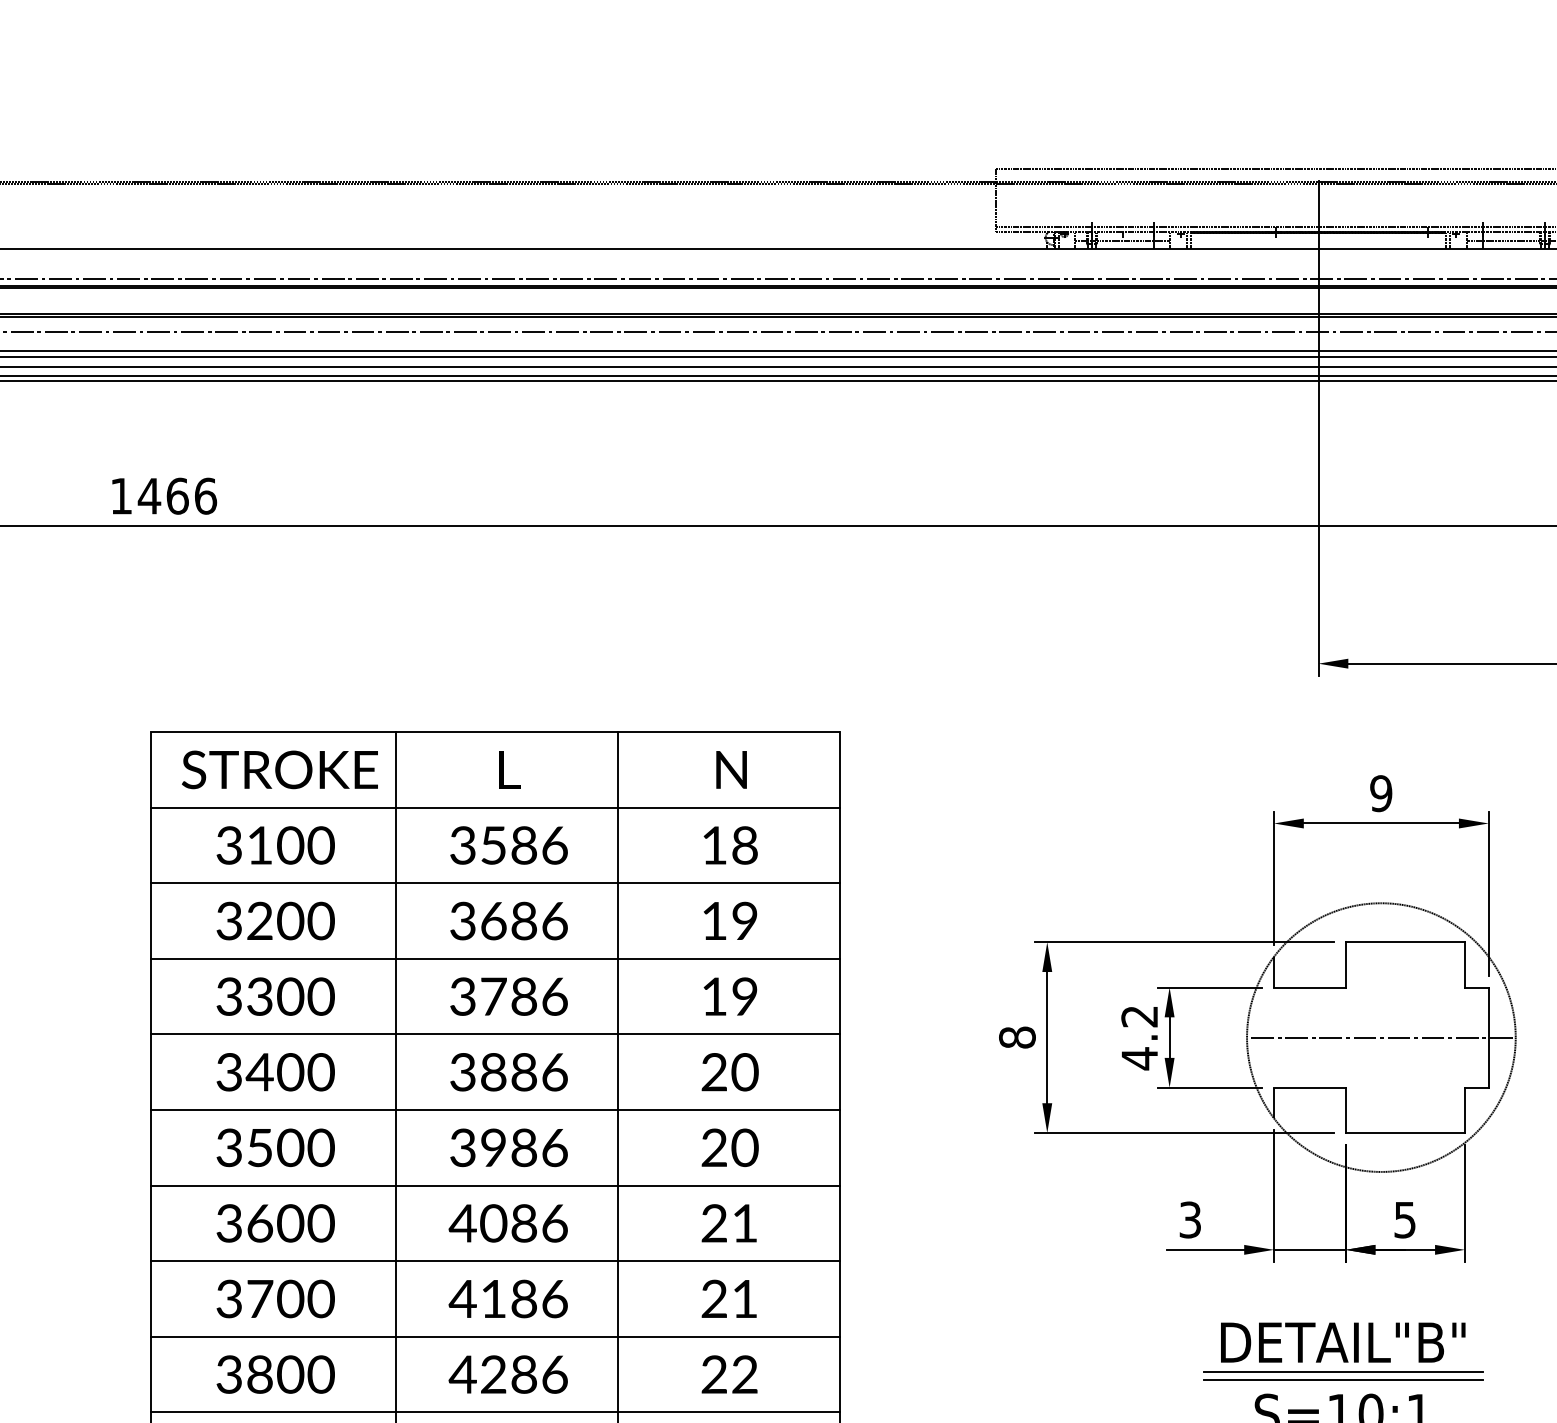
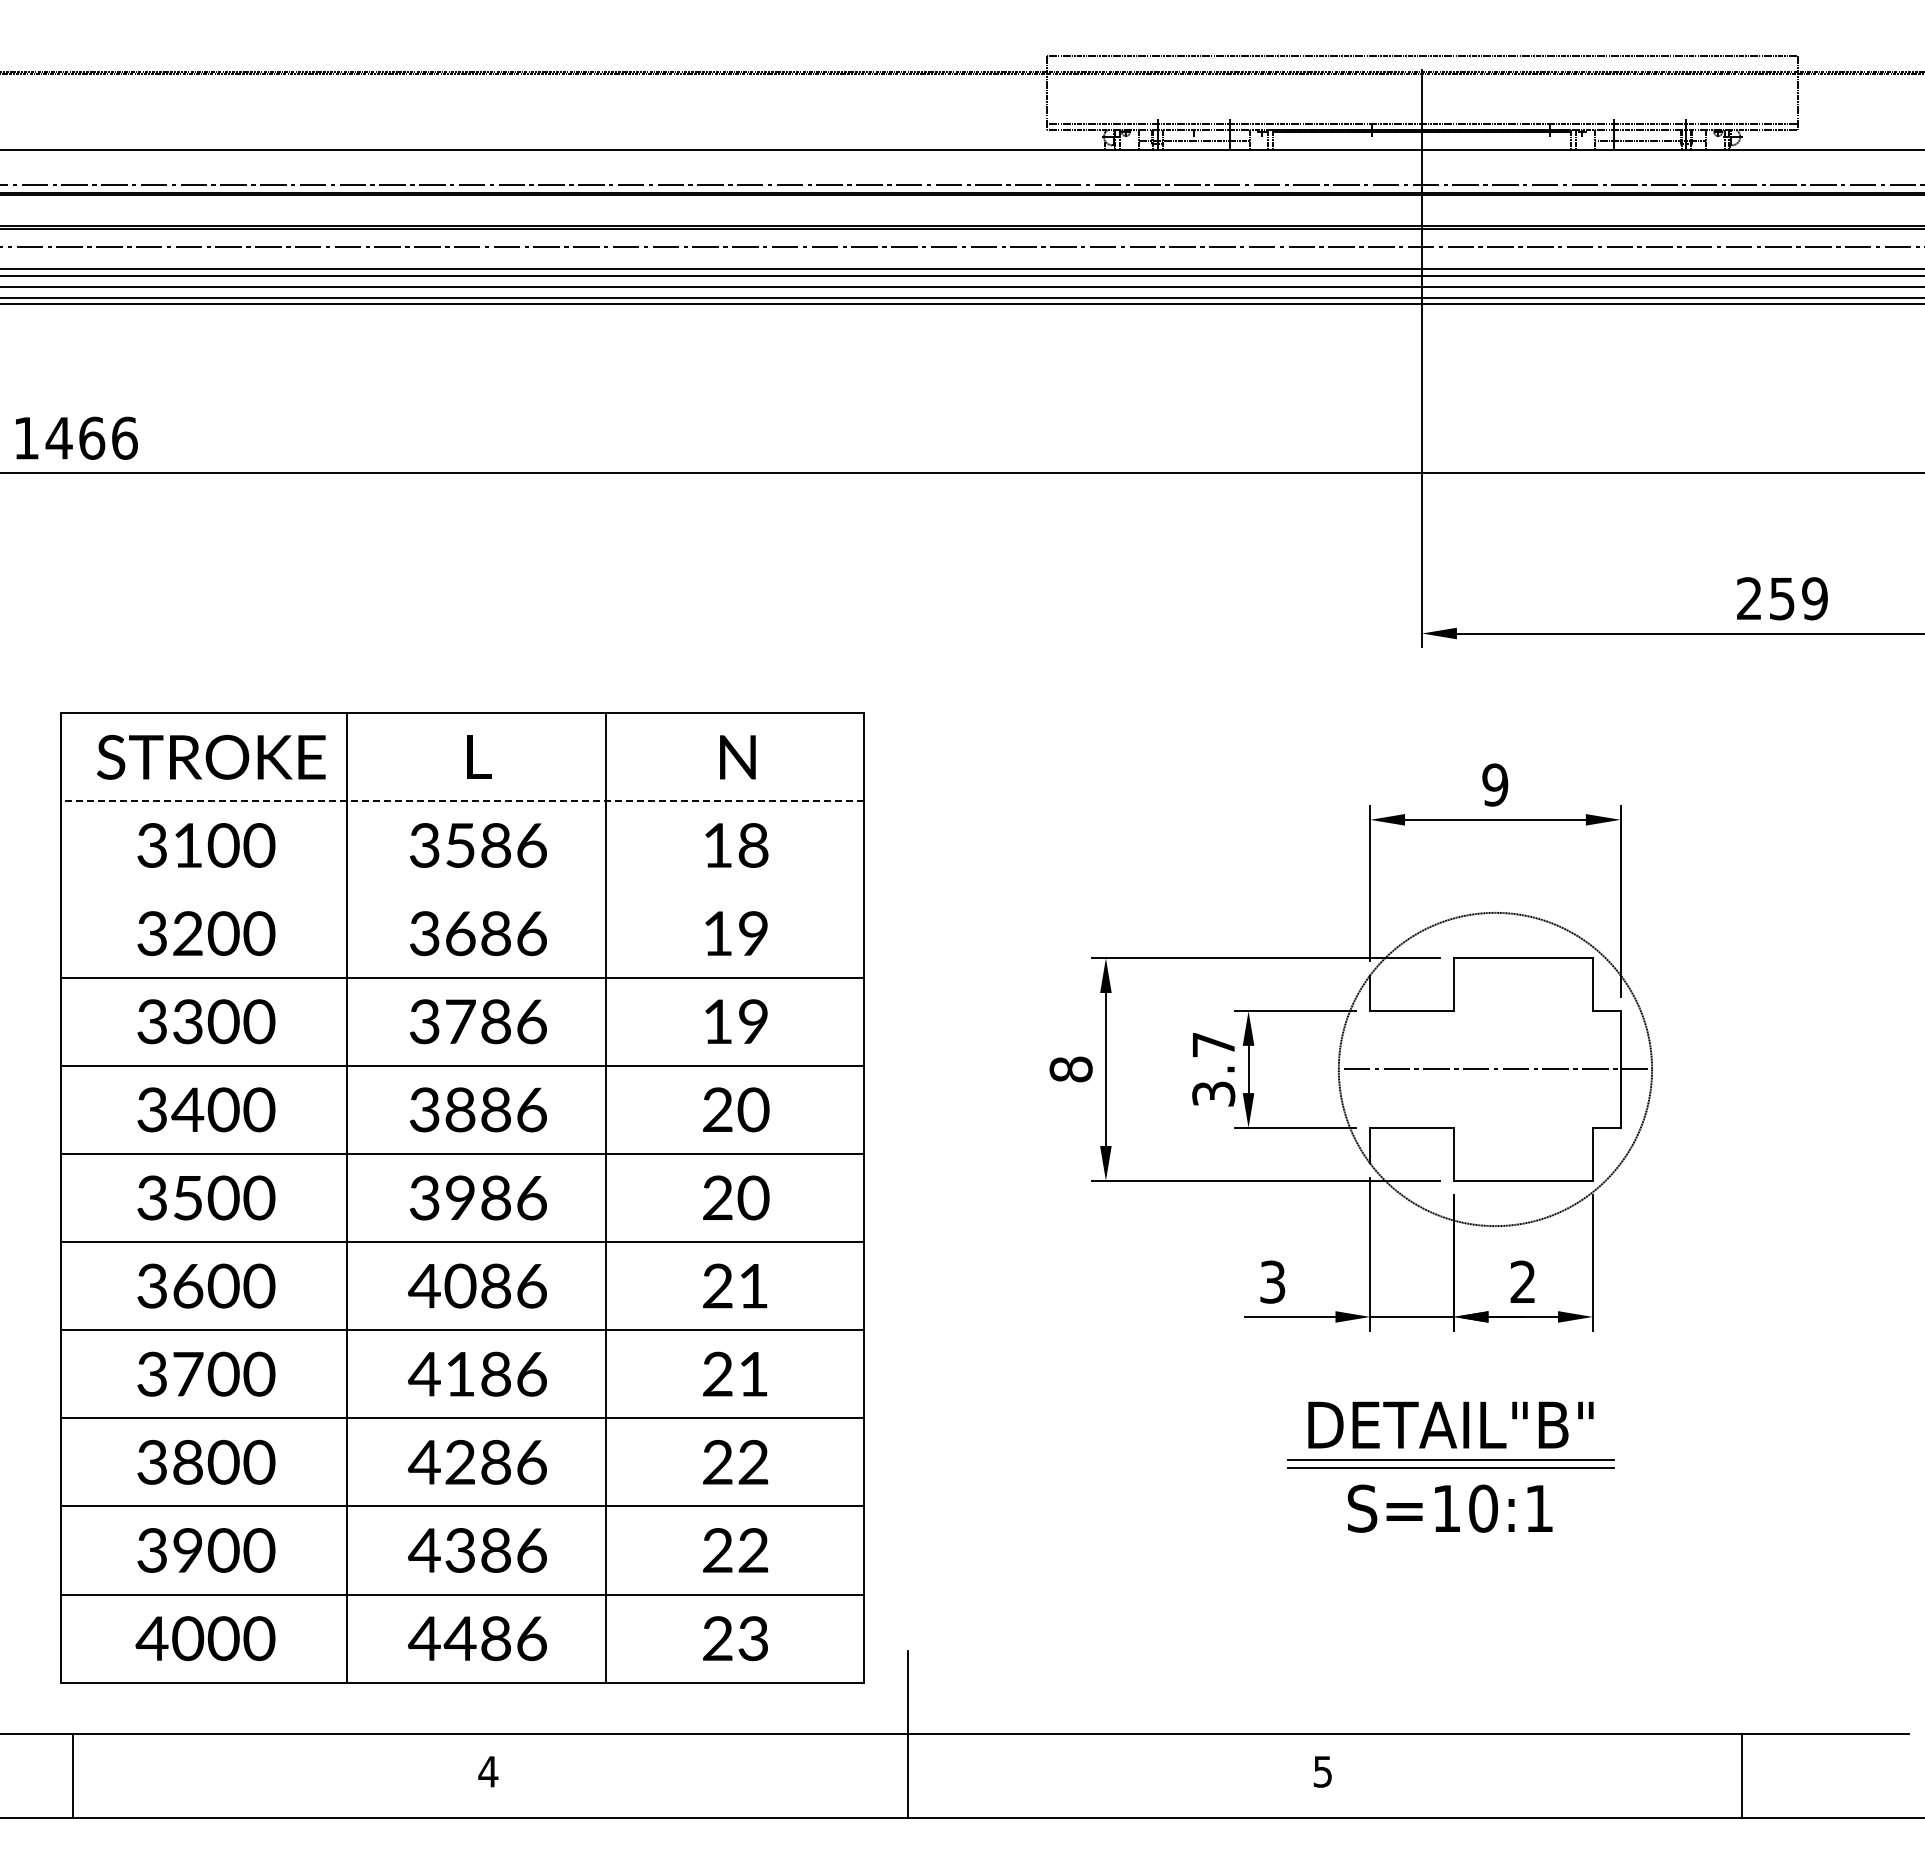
line: (495, 807) -> (462, 801), solid -> dashed
line: (495, 883) -> (462, 889), removed
text: (1139, 1038) -> (1213, 1070), 4.2 -> 3.7
text: (1404, 1219) -> (1522, 1281), 5 -> 2

